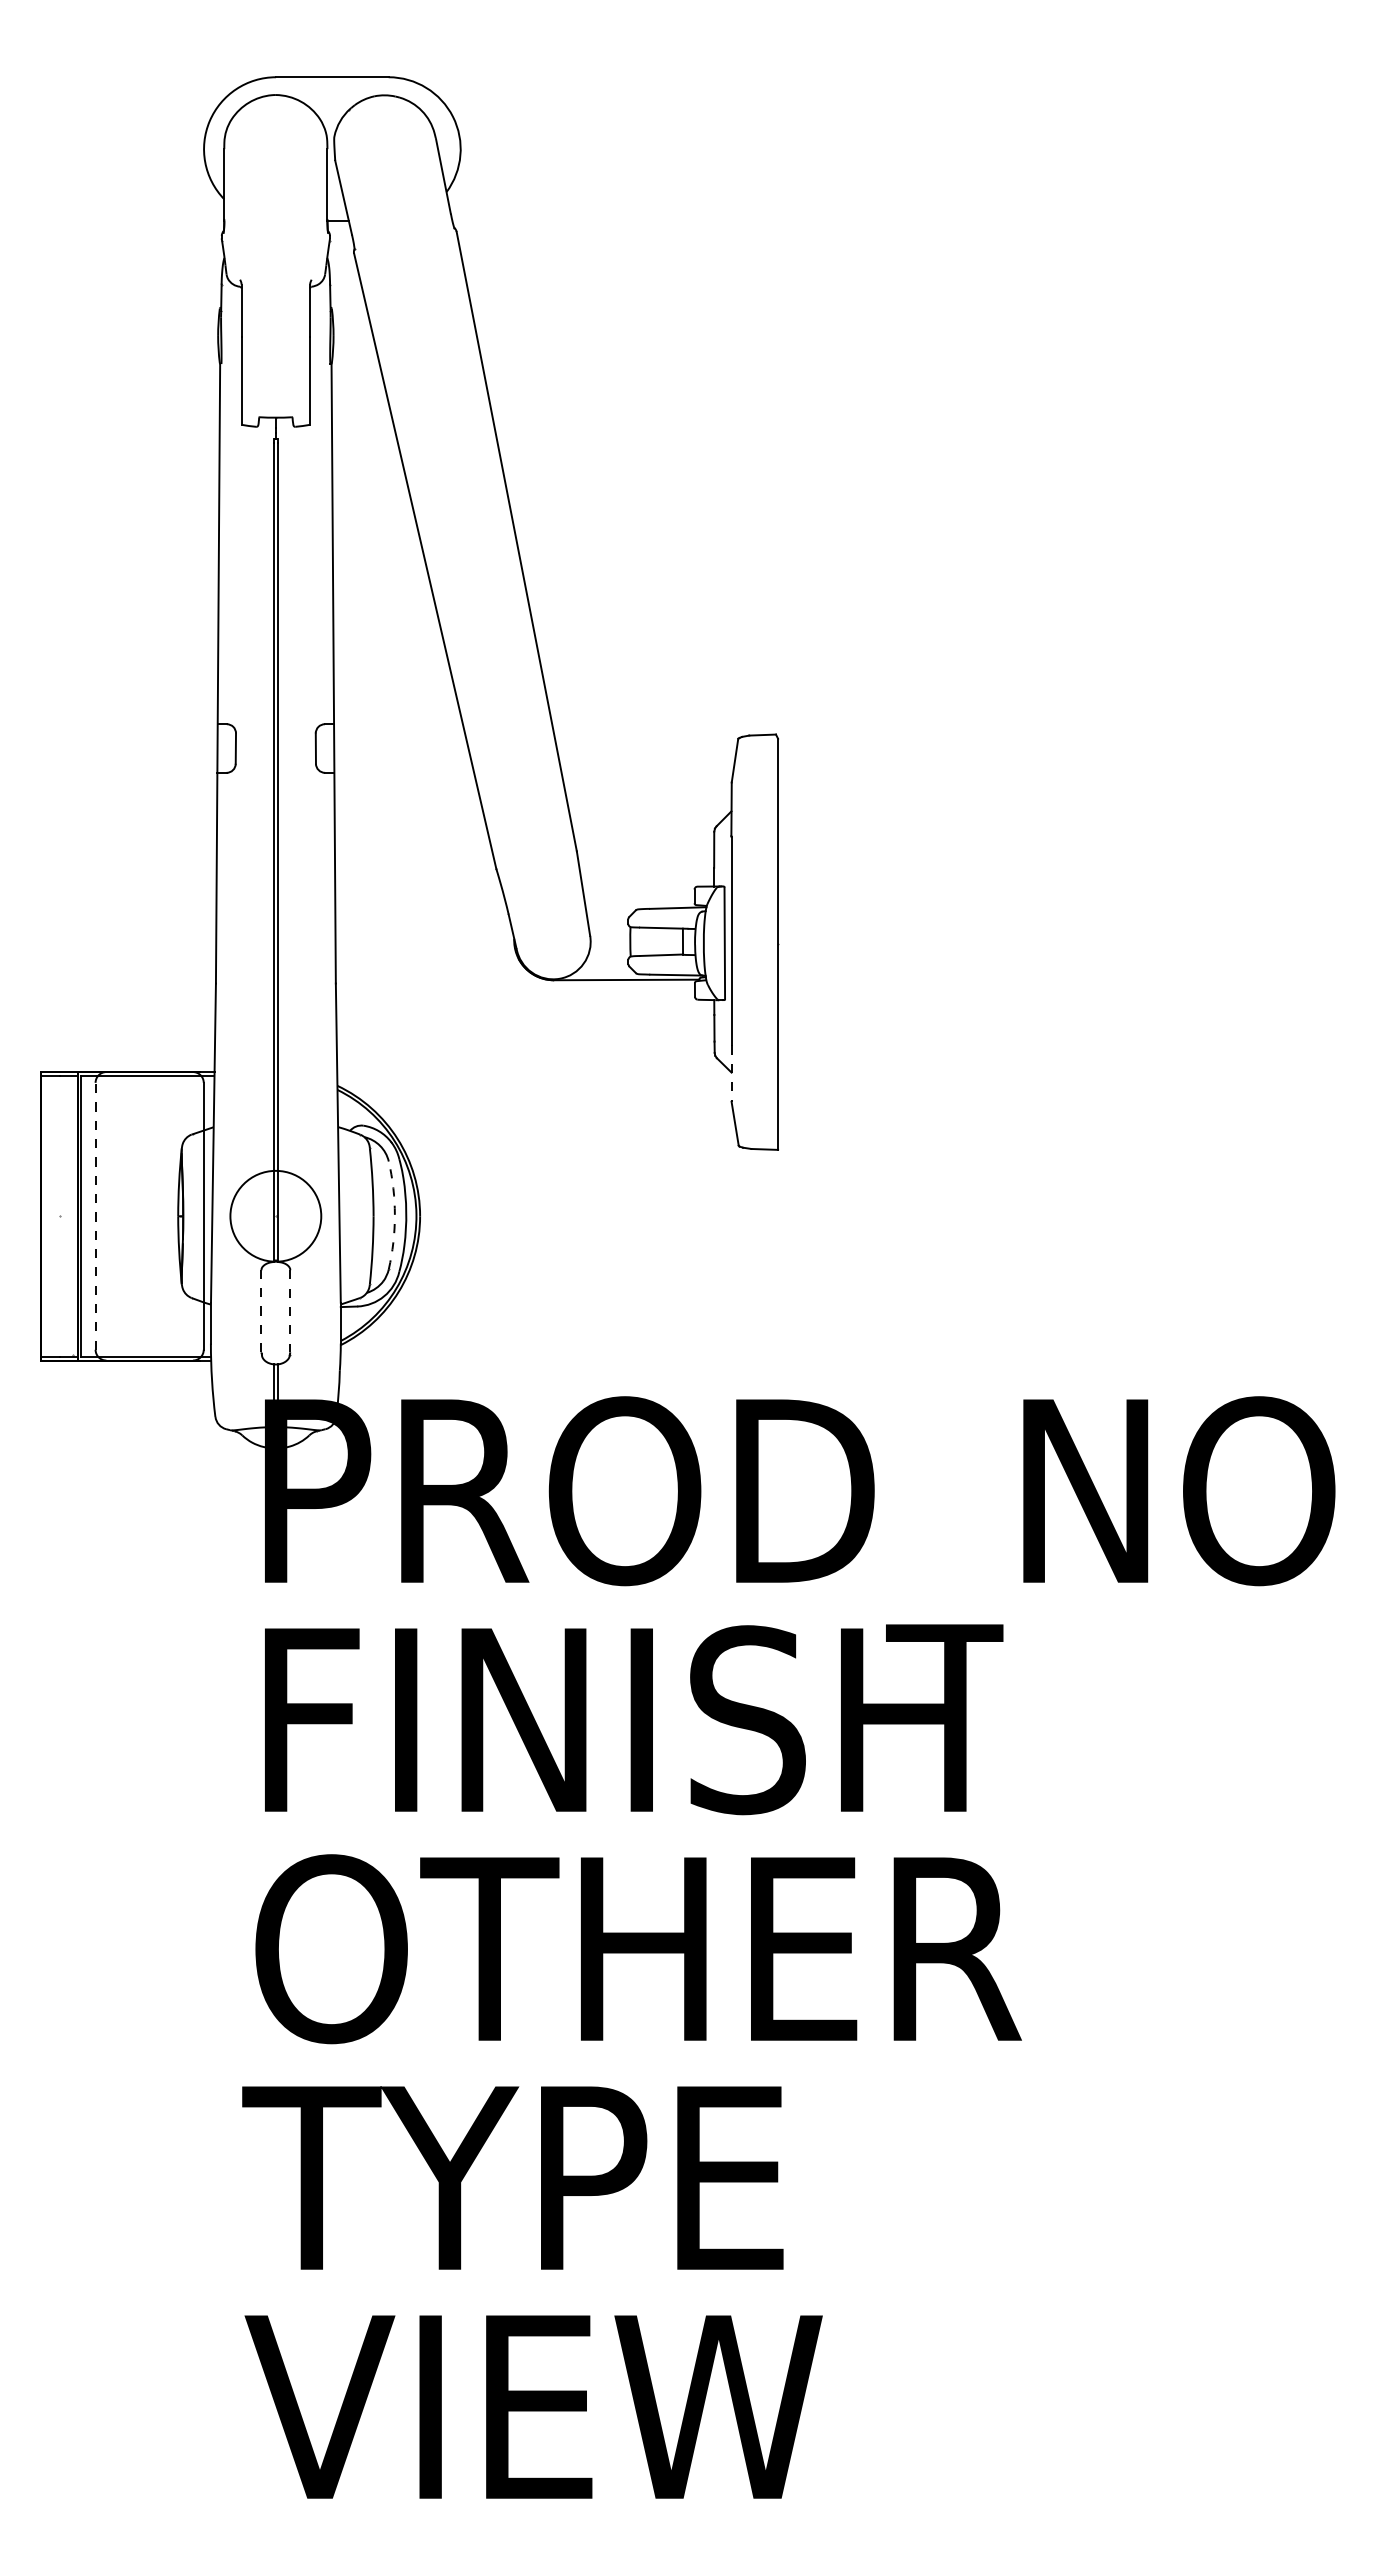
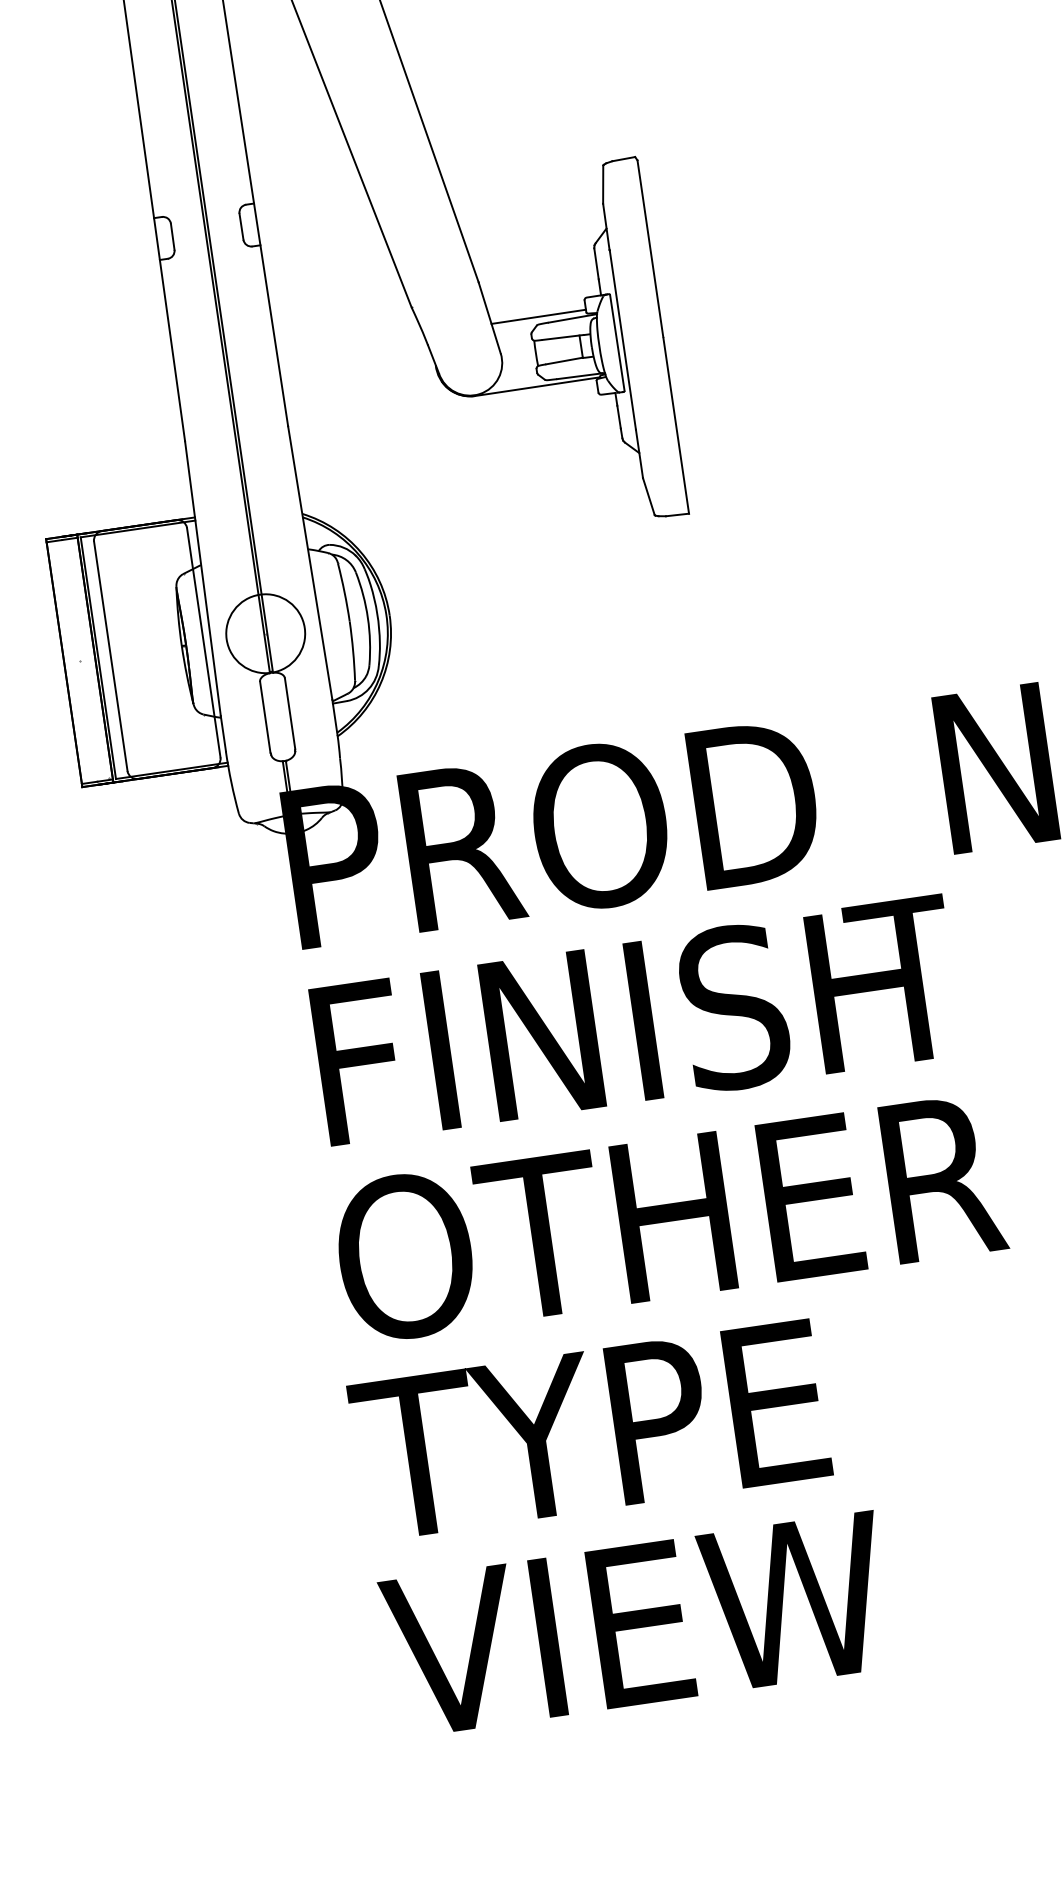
line: (639, 900) -> (538, 316), added
line: (731, 1074) -> (639, 454), dashed -> solid
line: (95, 1215) -> (110, 655), dashed -> solid
line: (394, 1215) -> (367, 618), dashed -> solid
line: (261, 1311) -> (265, 717), dashed -> solid
line: (290, 1311) -> (290, 713), dashed -> solid

